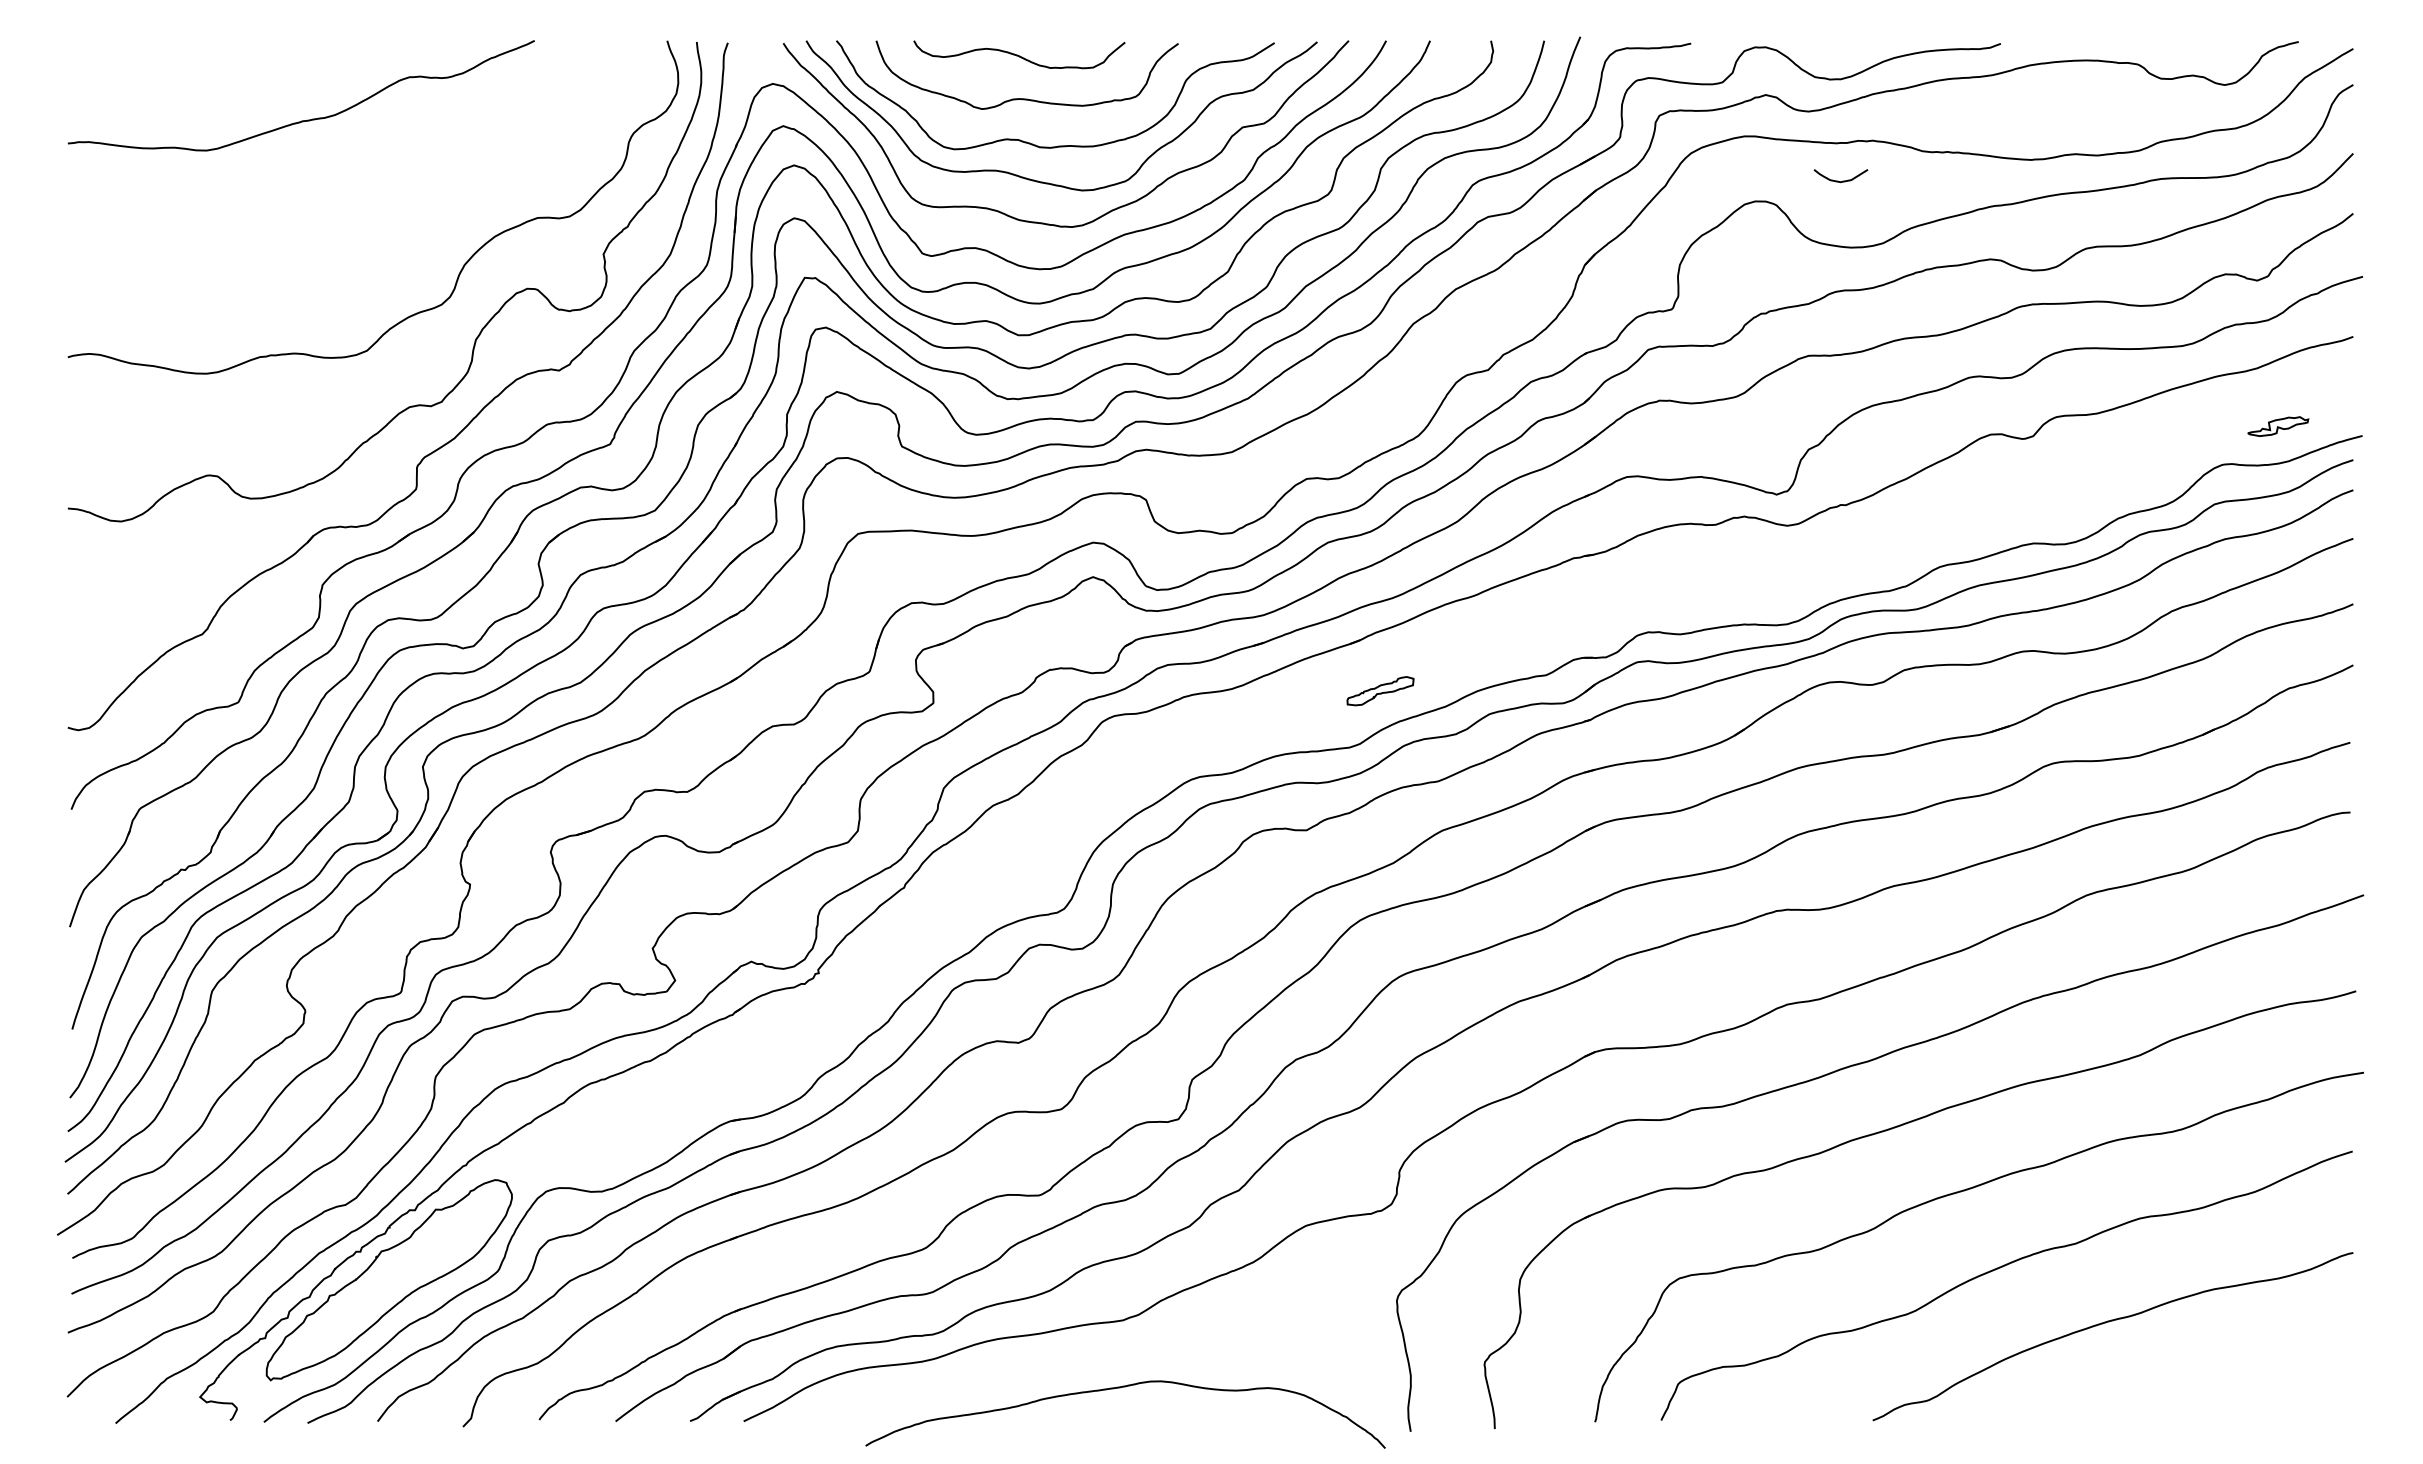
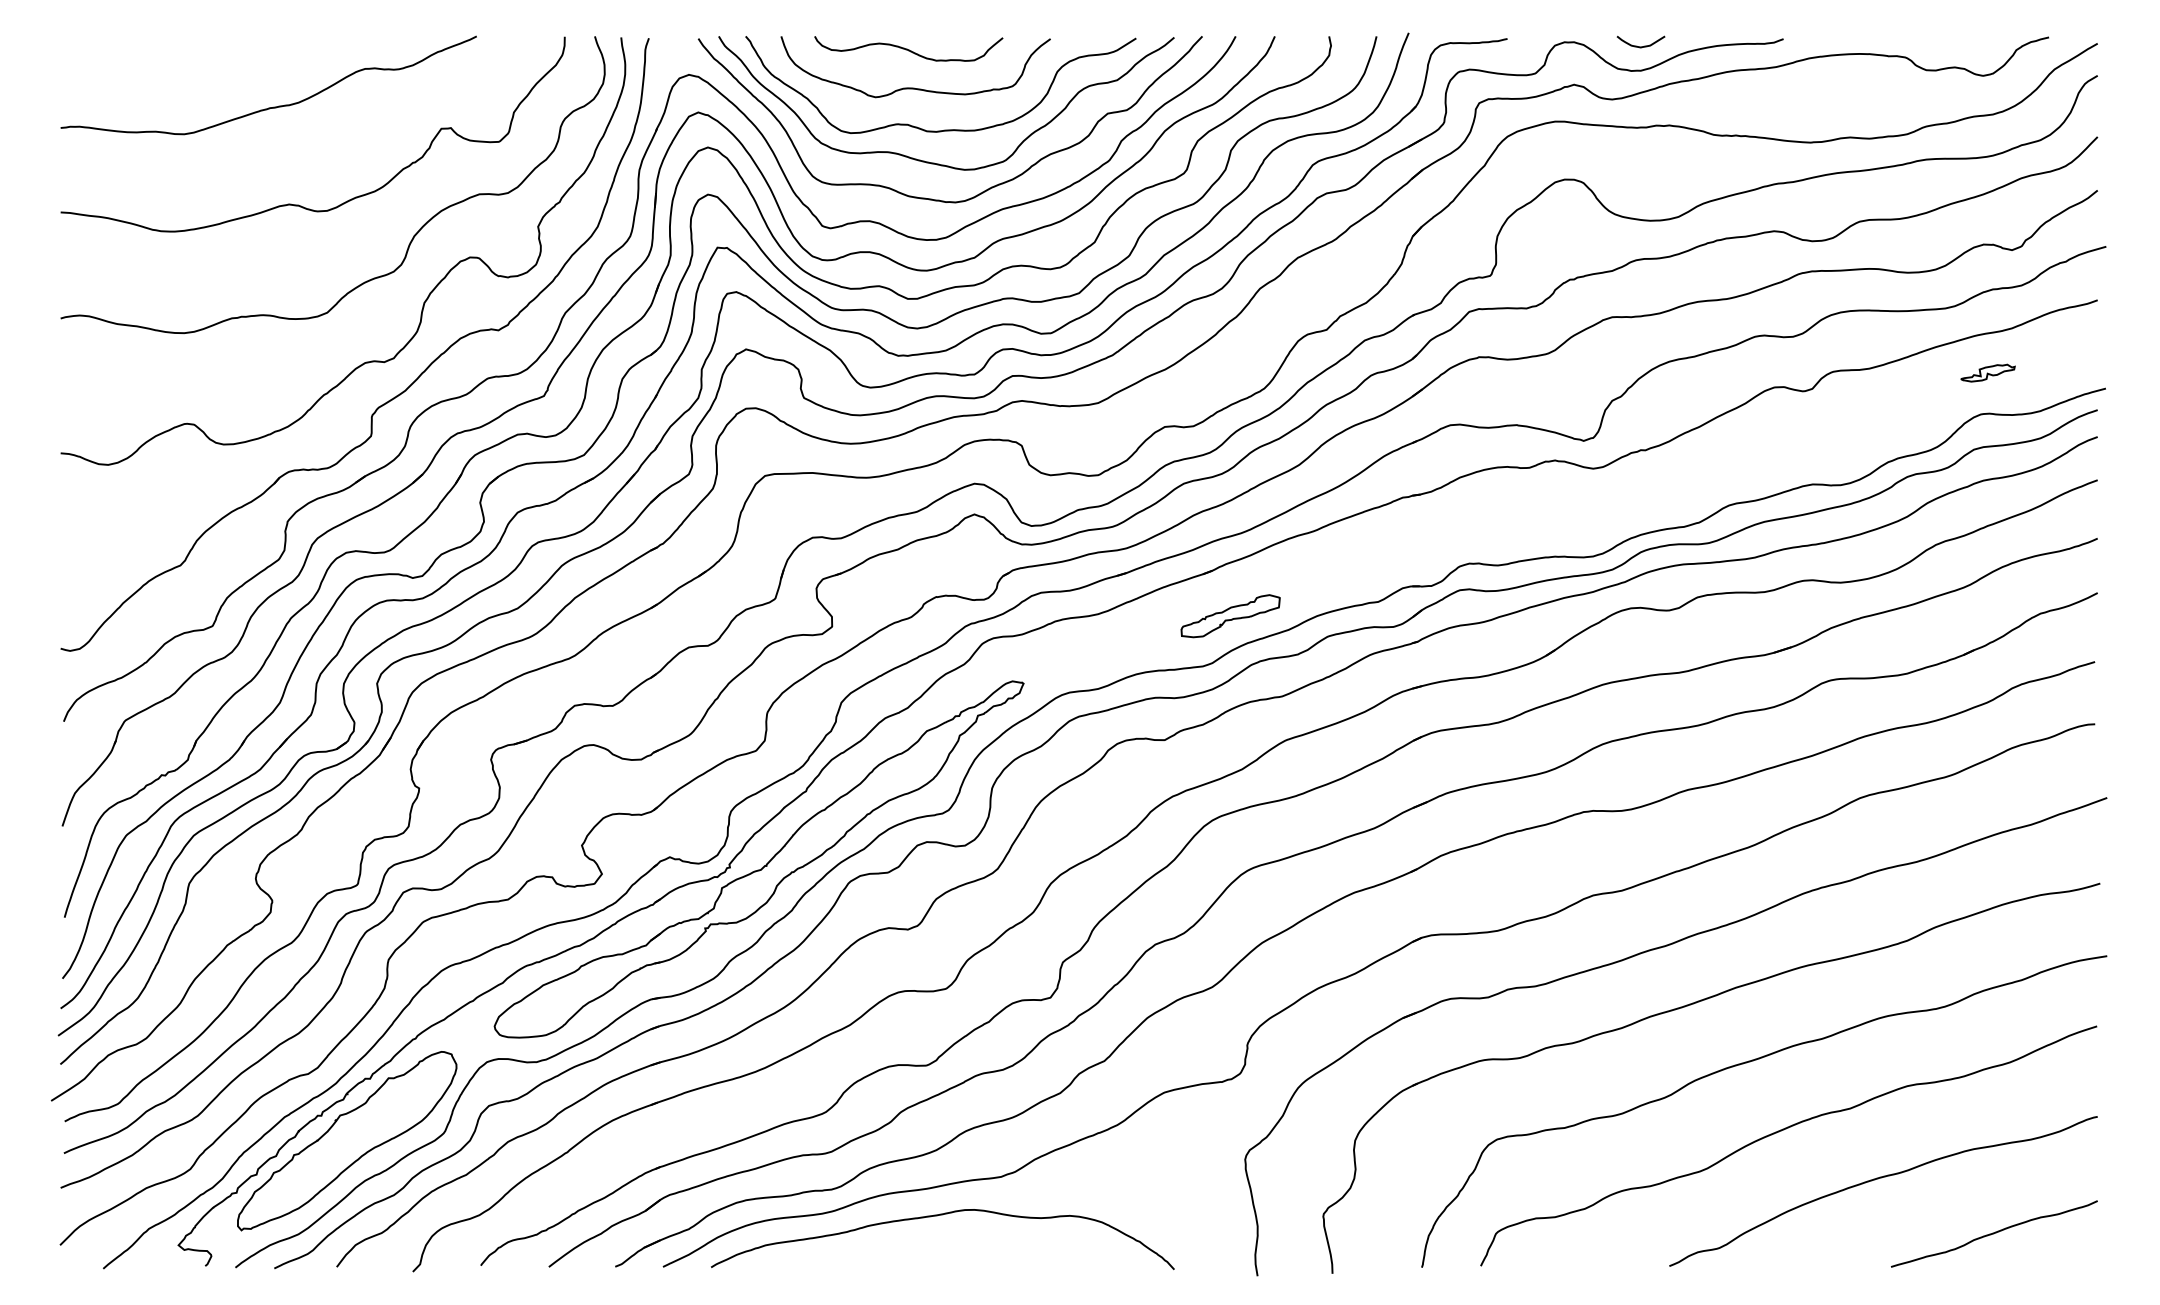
curve: (1838, 180) -> (1638, 45), moved
curve: (334, 229) -> (298, 204), added
part: (2278, 426) -> (1988, 373), moved
part: (1380, 690) -> (1230, 615), size x1.67
part: (857, 970) -> (764, 865), added
curve: (2237, 1384) -> (1994, 1234), added
curve: (1120, 1388) -> (938, 1216), moved

